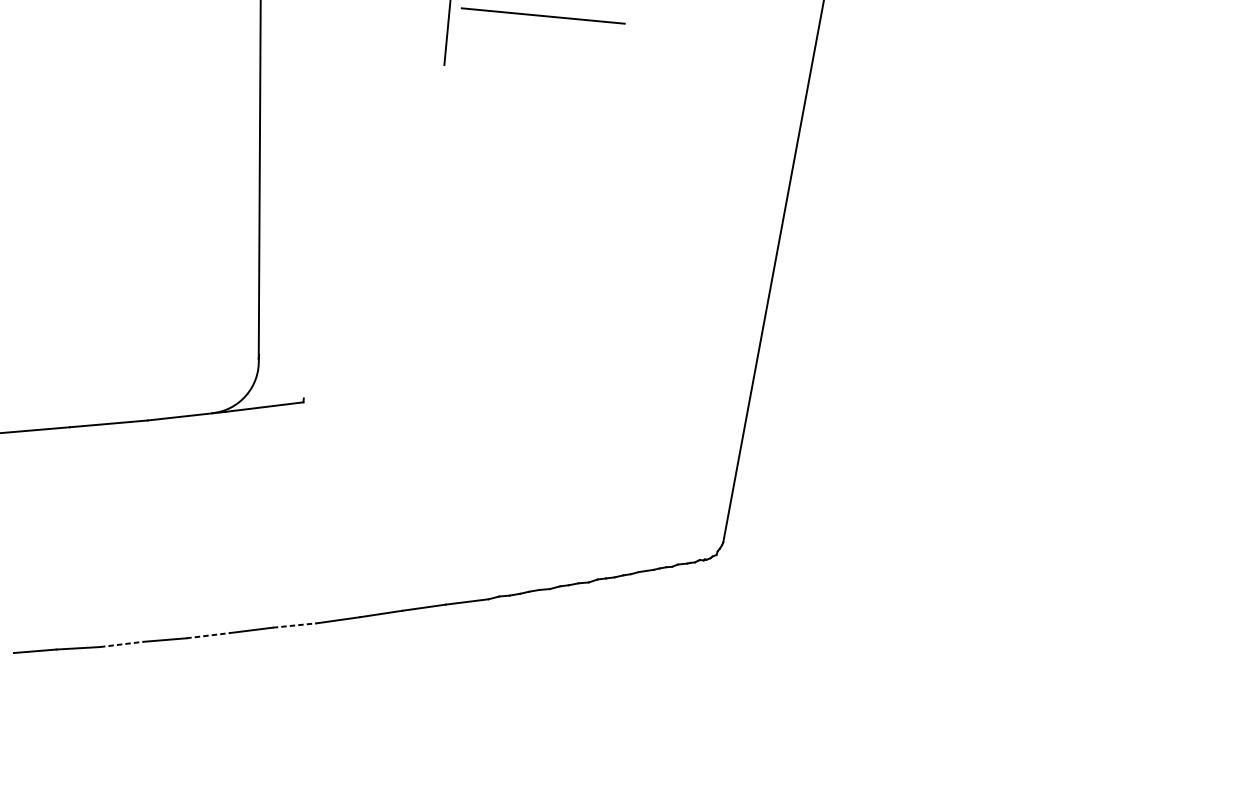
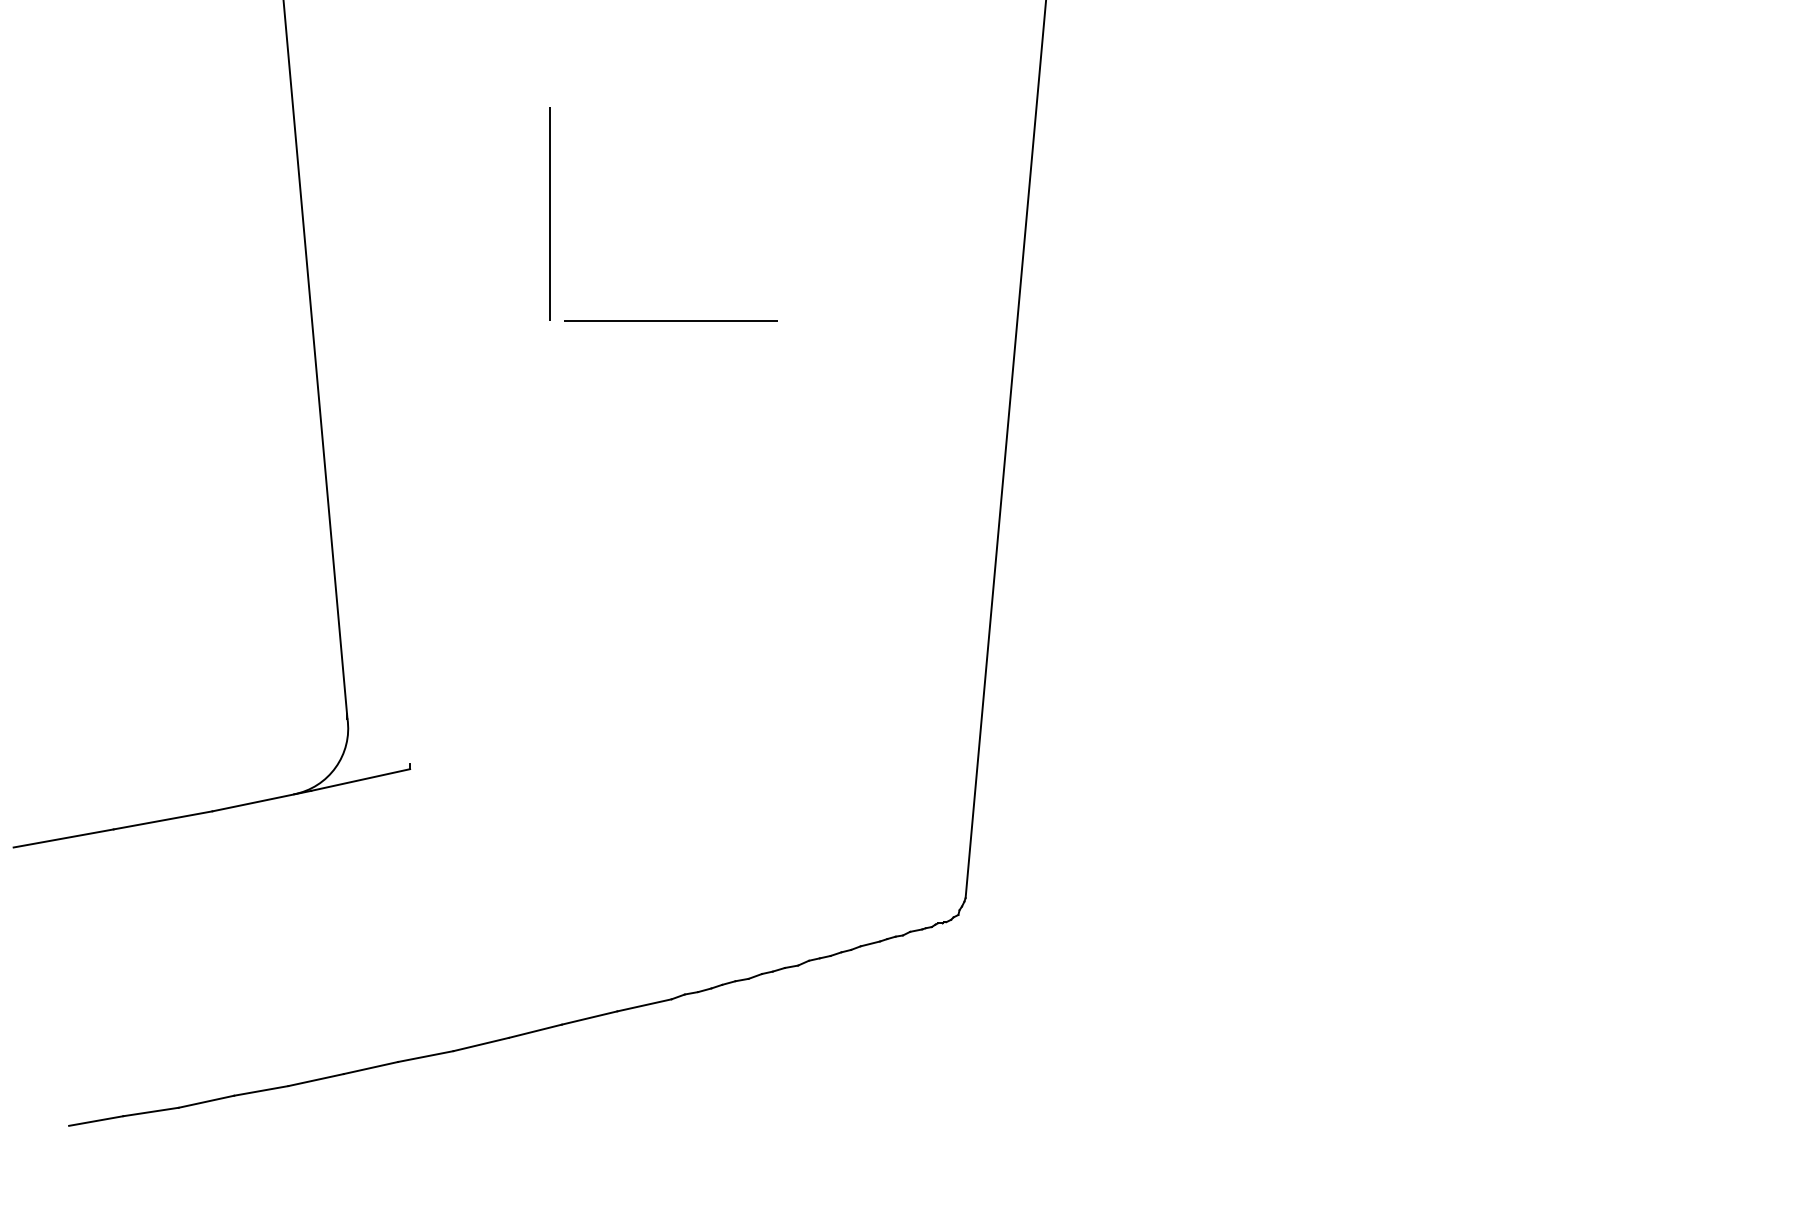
line: (542, 15) -> (670, 320), moved
line: (295, 625) -> (426, 1056), dashed -> solid
line: (208, 635) -> (316, 1079), dashed -> solid
line: (121, 644) -> (206, 1101), dashed -> solid

